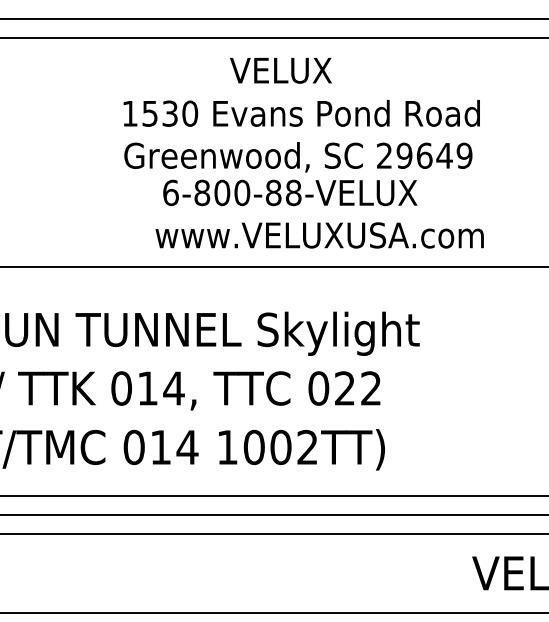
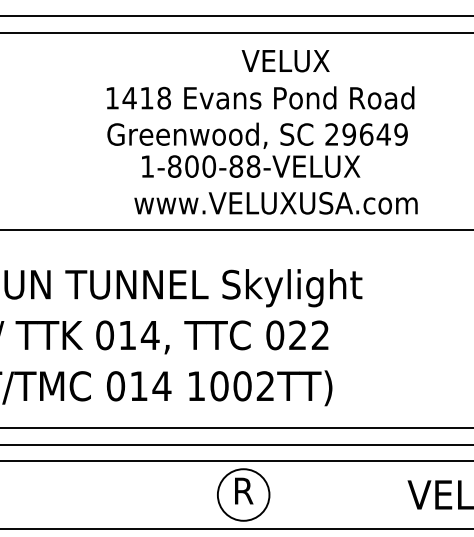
text: (280, 70) -> (285, 60), moved
text: (169, 113) -> (146, 98), 1530 -> 1418
text: (170, 192) -> (147, 166), 6-800-88-VELUX -> 1-800-88-VELUX
part: (281, 573) -> (243, 495), added

